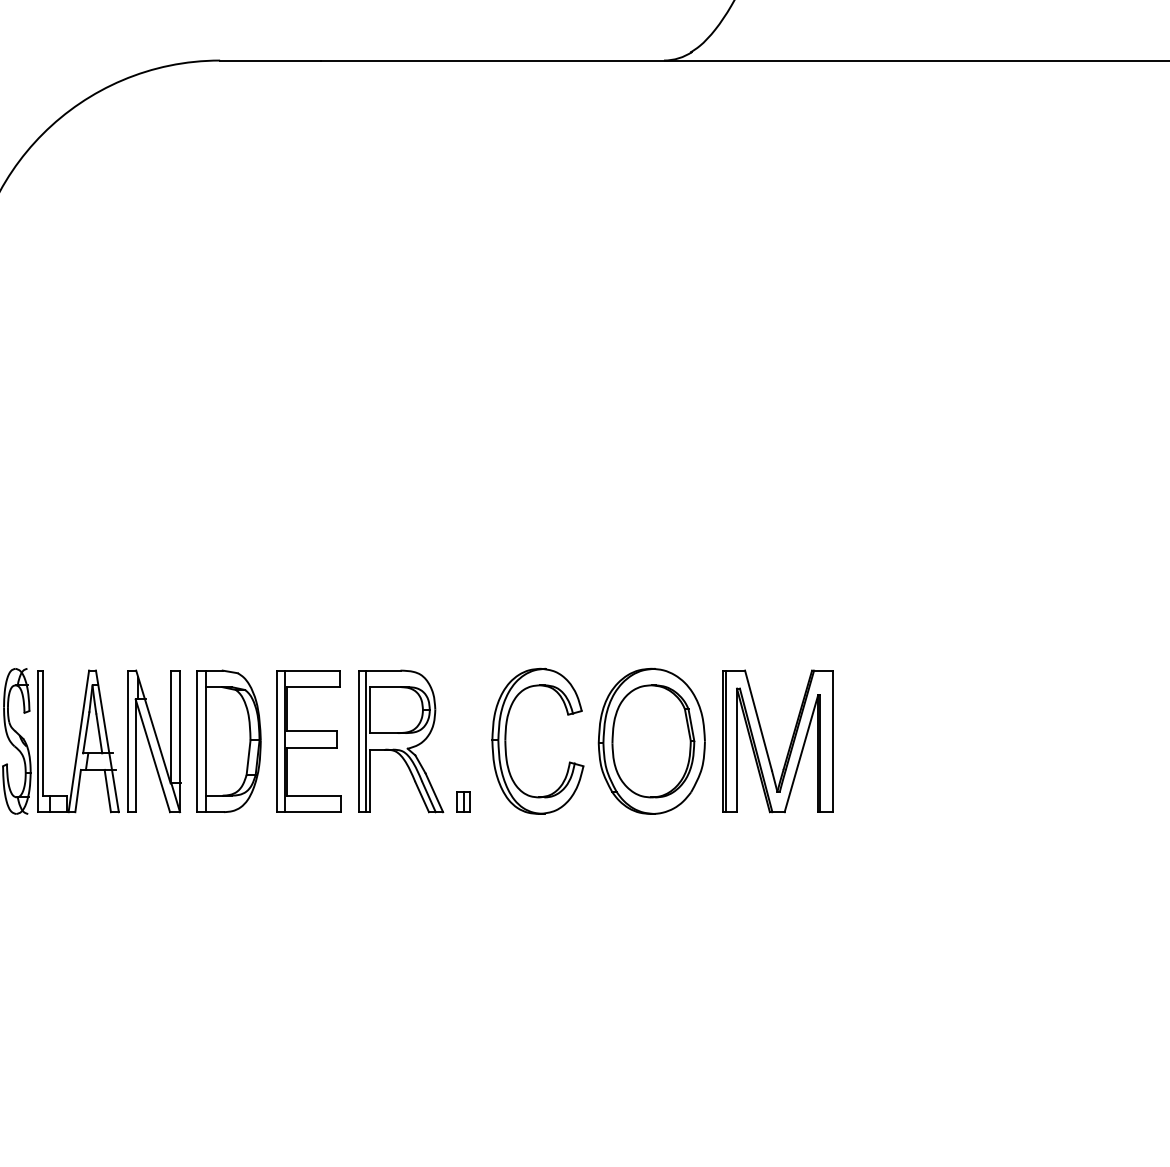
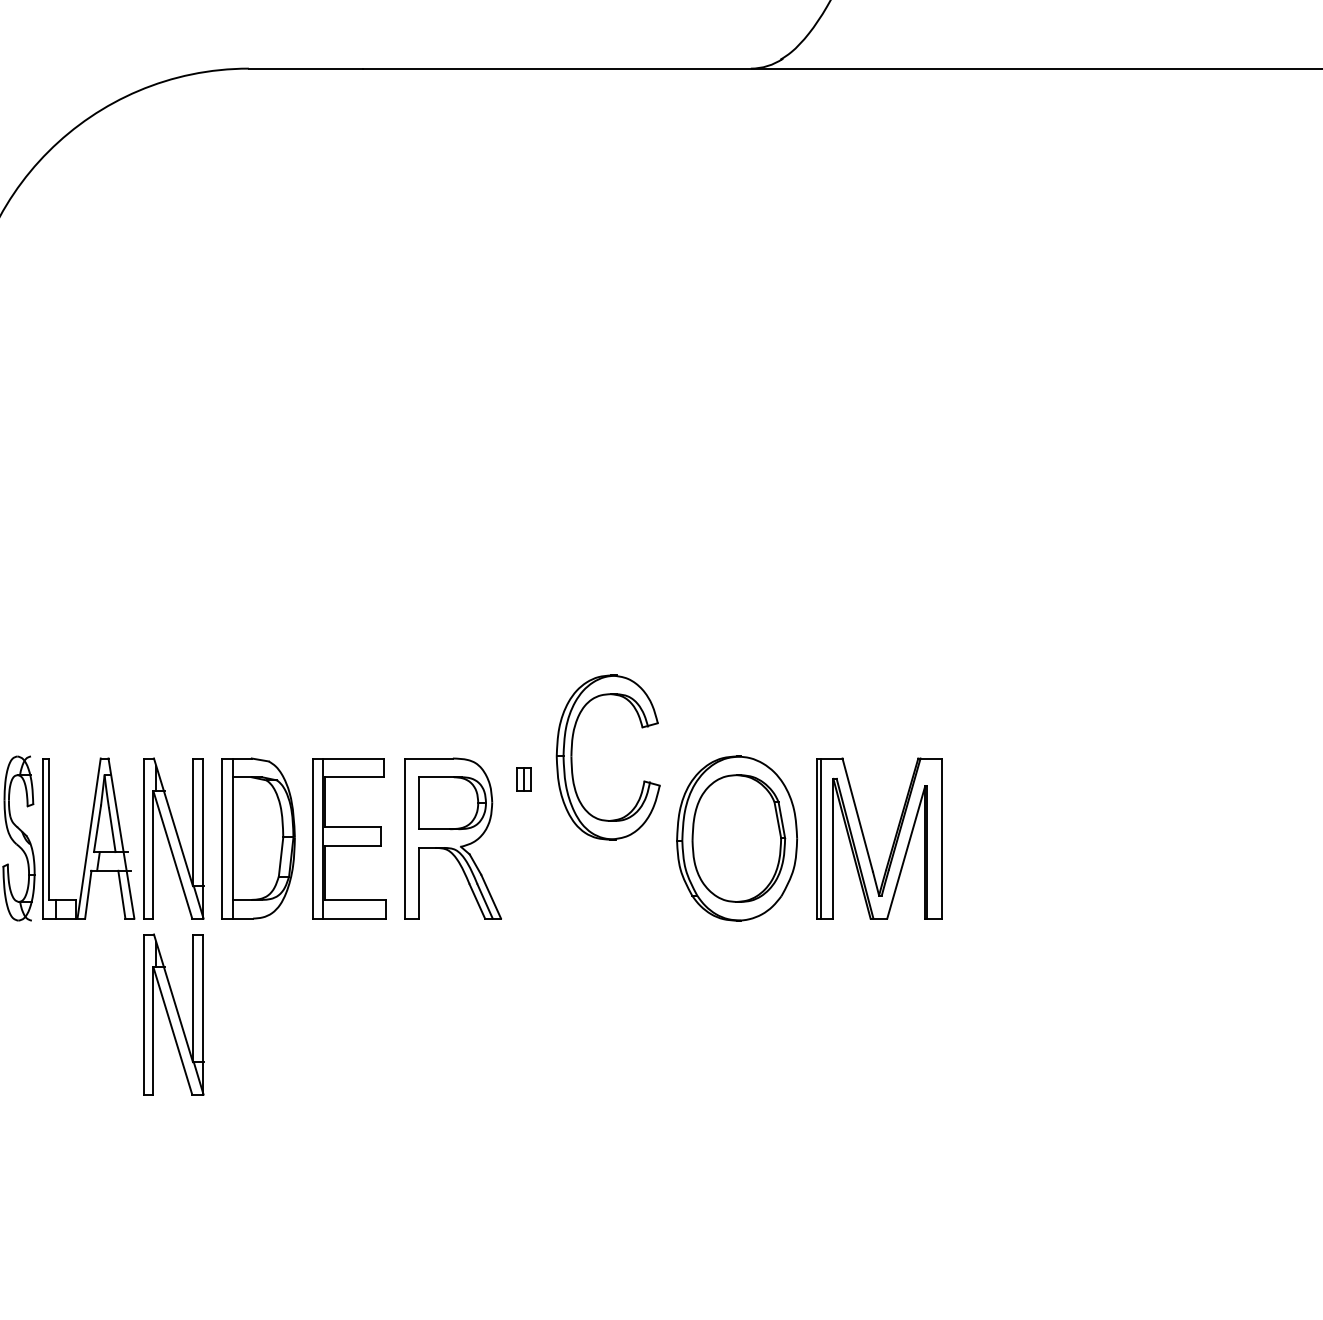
line: (366, 741) -> (414, 838), removed
part: (506, 741) -> (572, 757), moved
part: (462, 802) -> (523, 779), moved
part: (153, 896) -> (173, 1014), added

